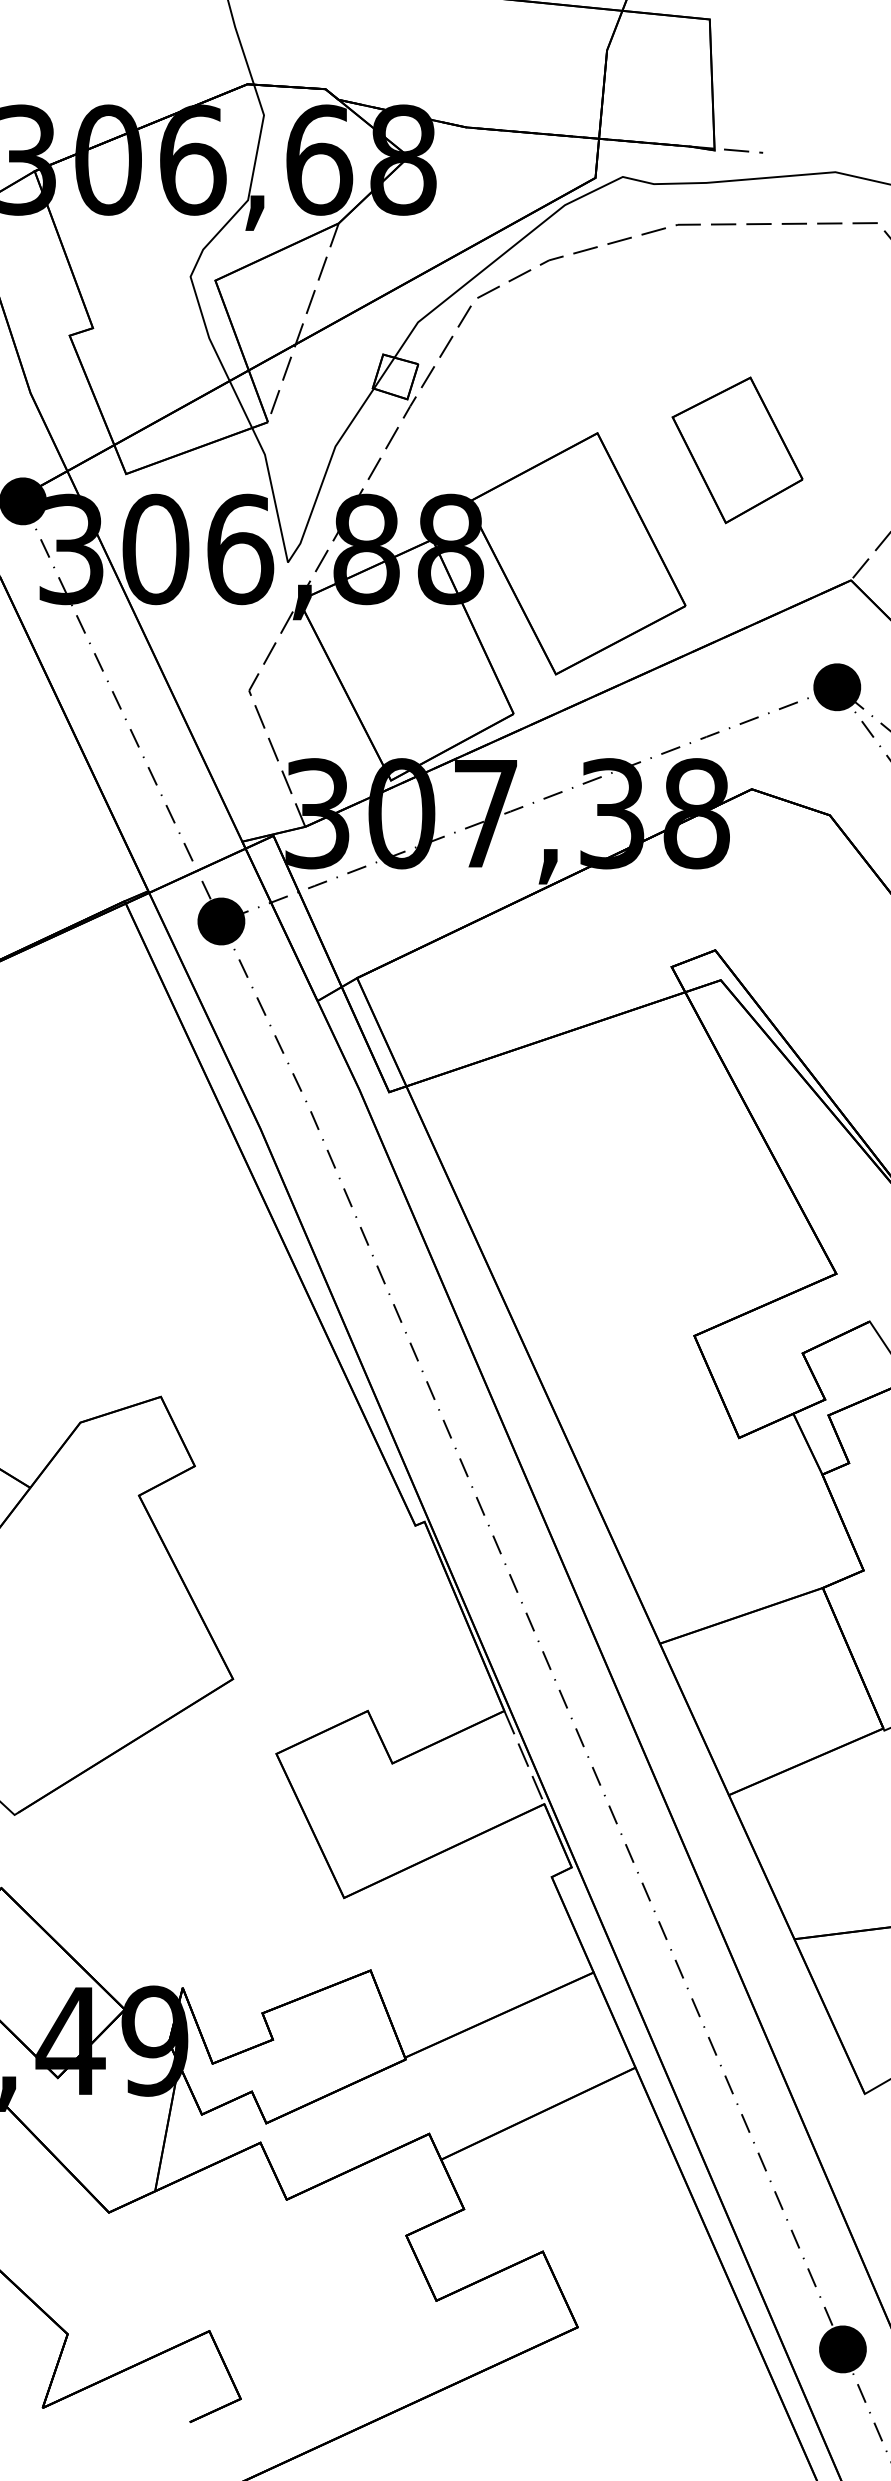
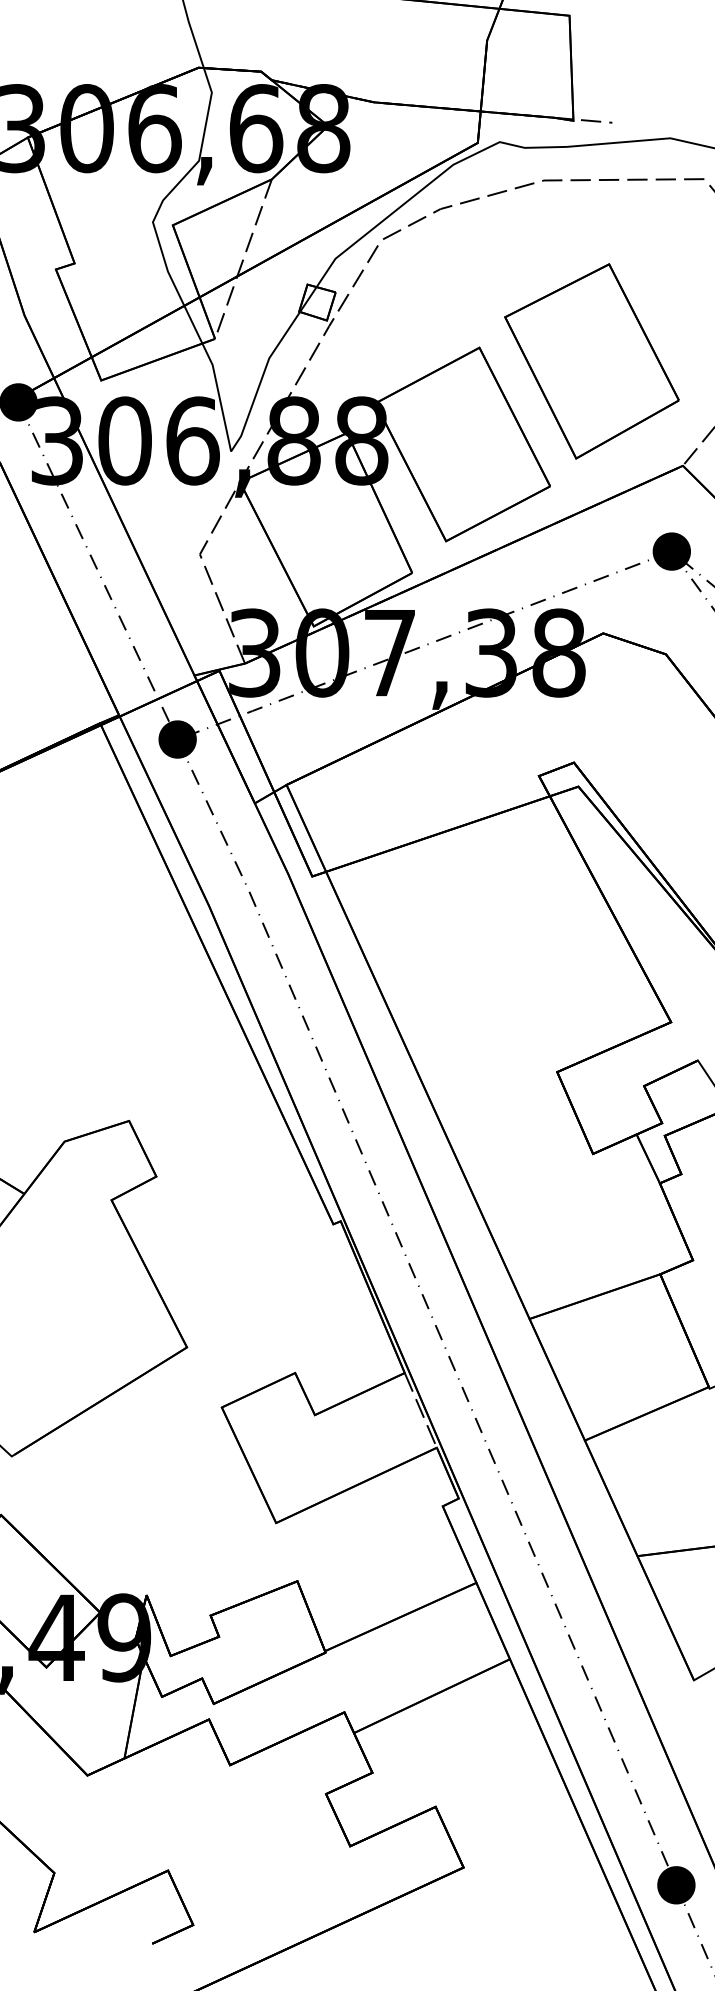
part: (737, 450) -> (591, 361), size x1.67

